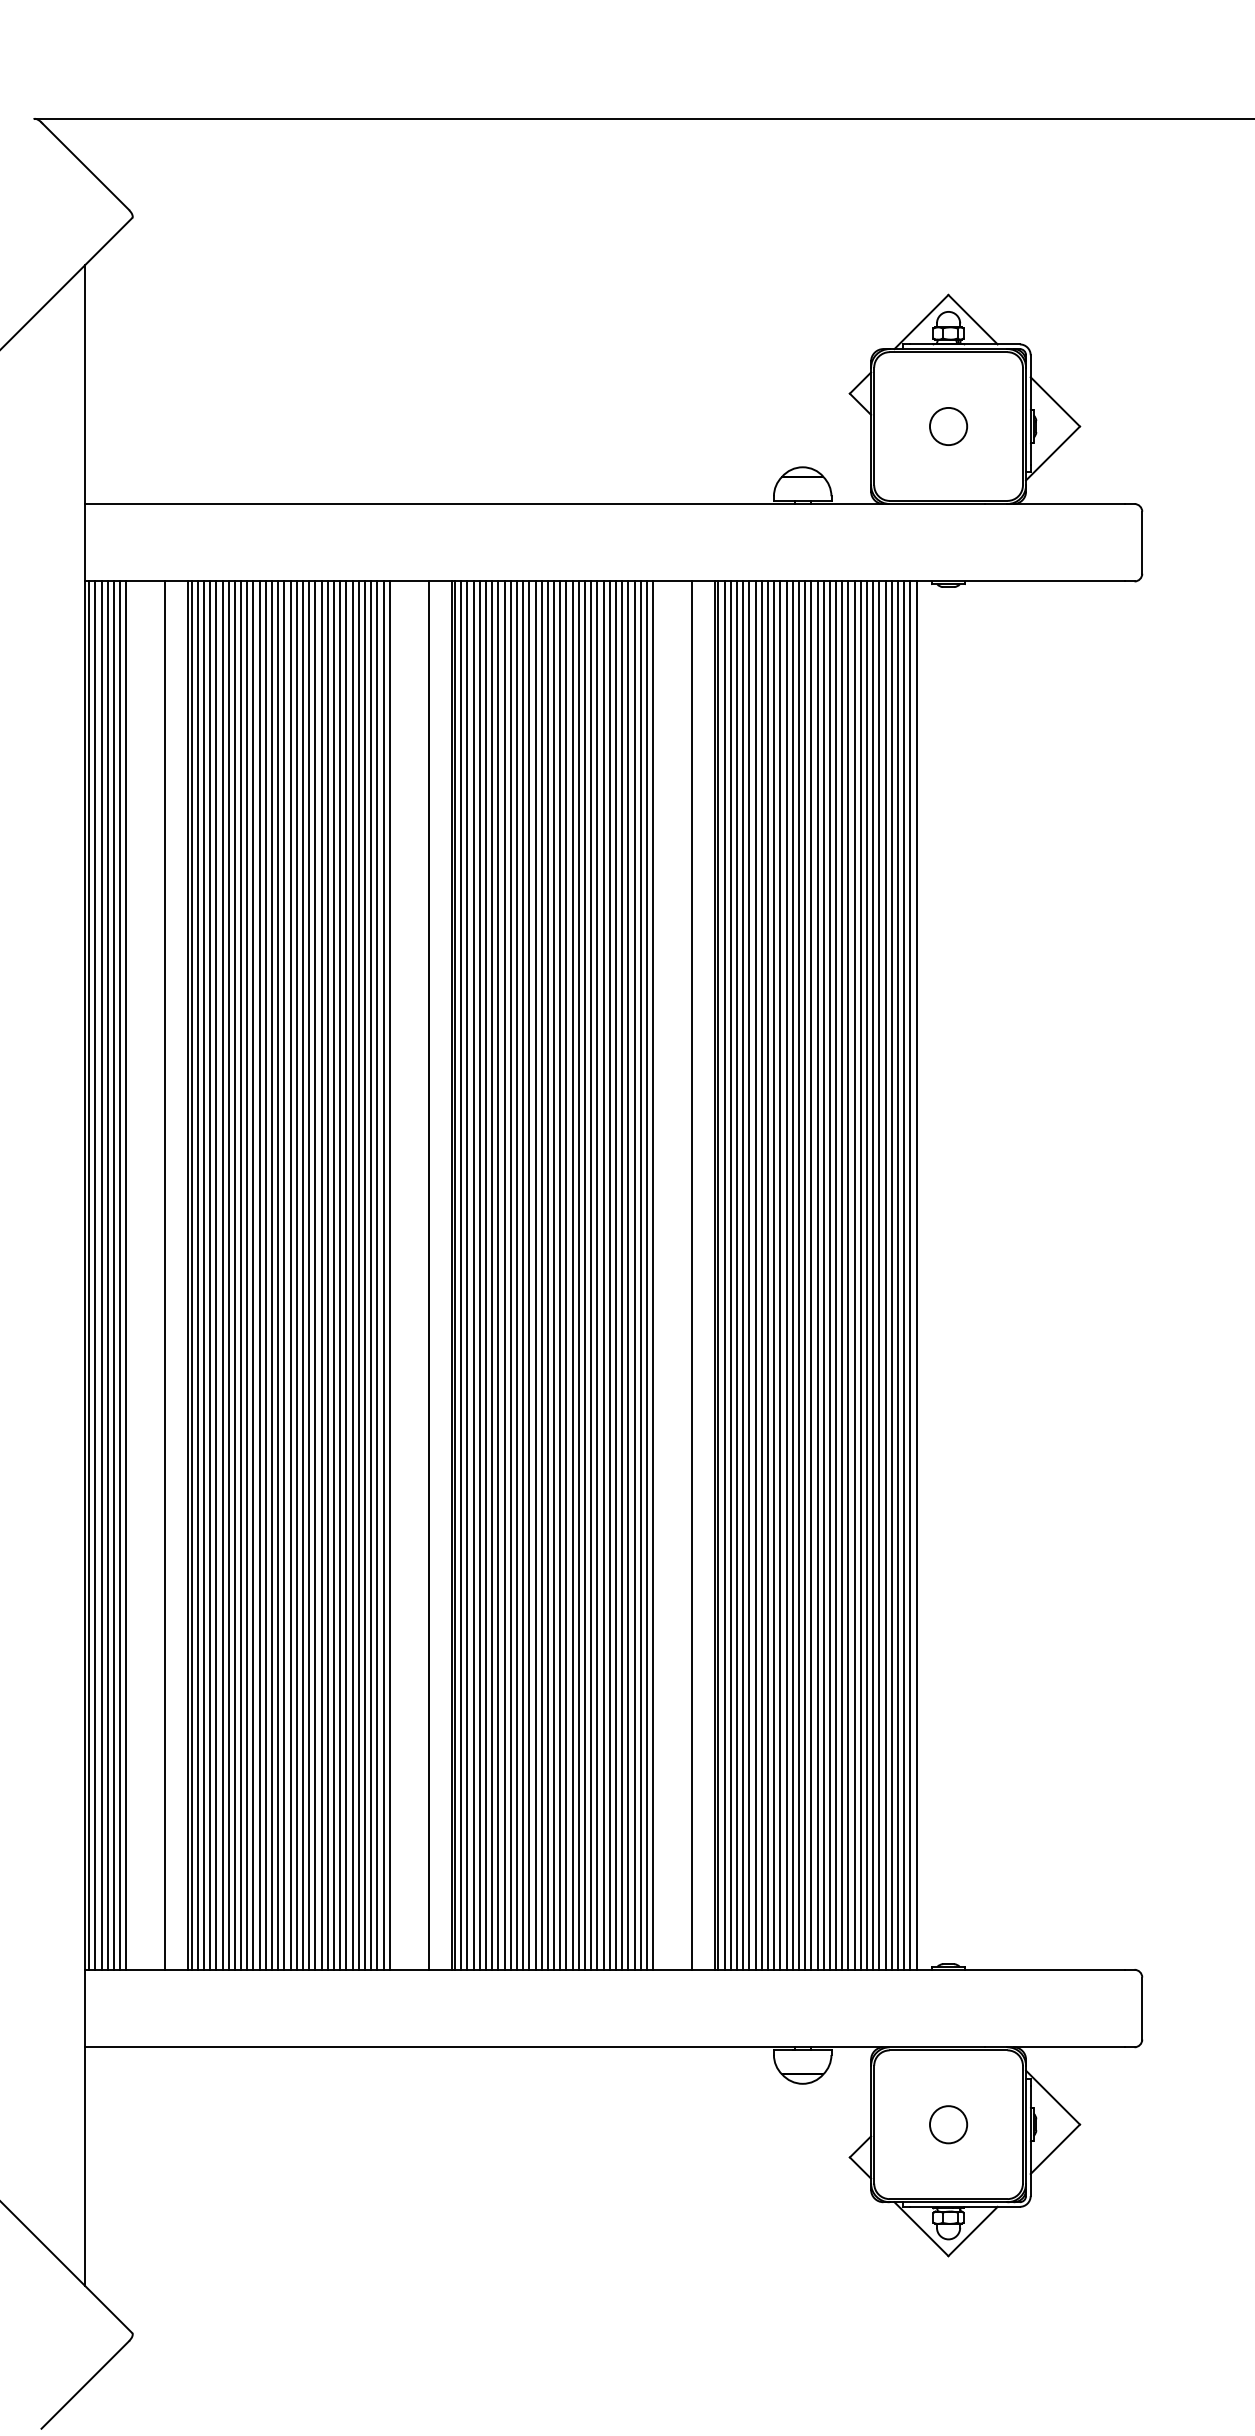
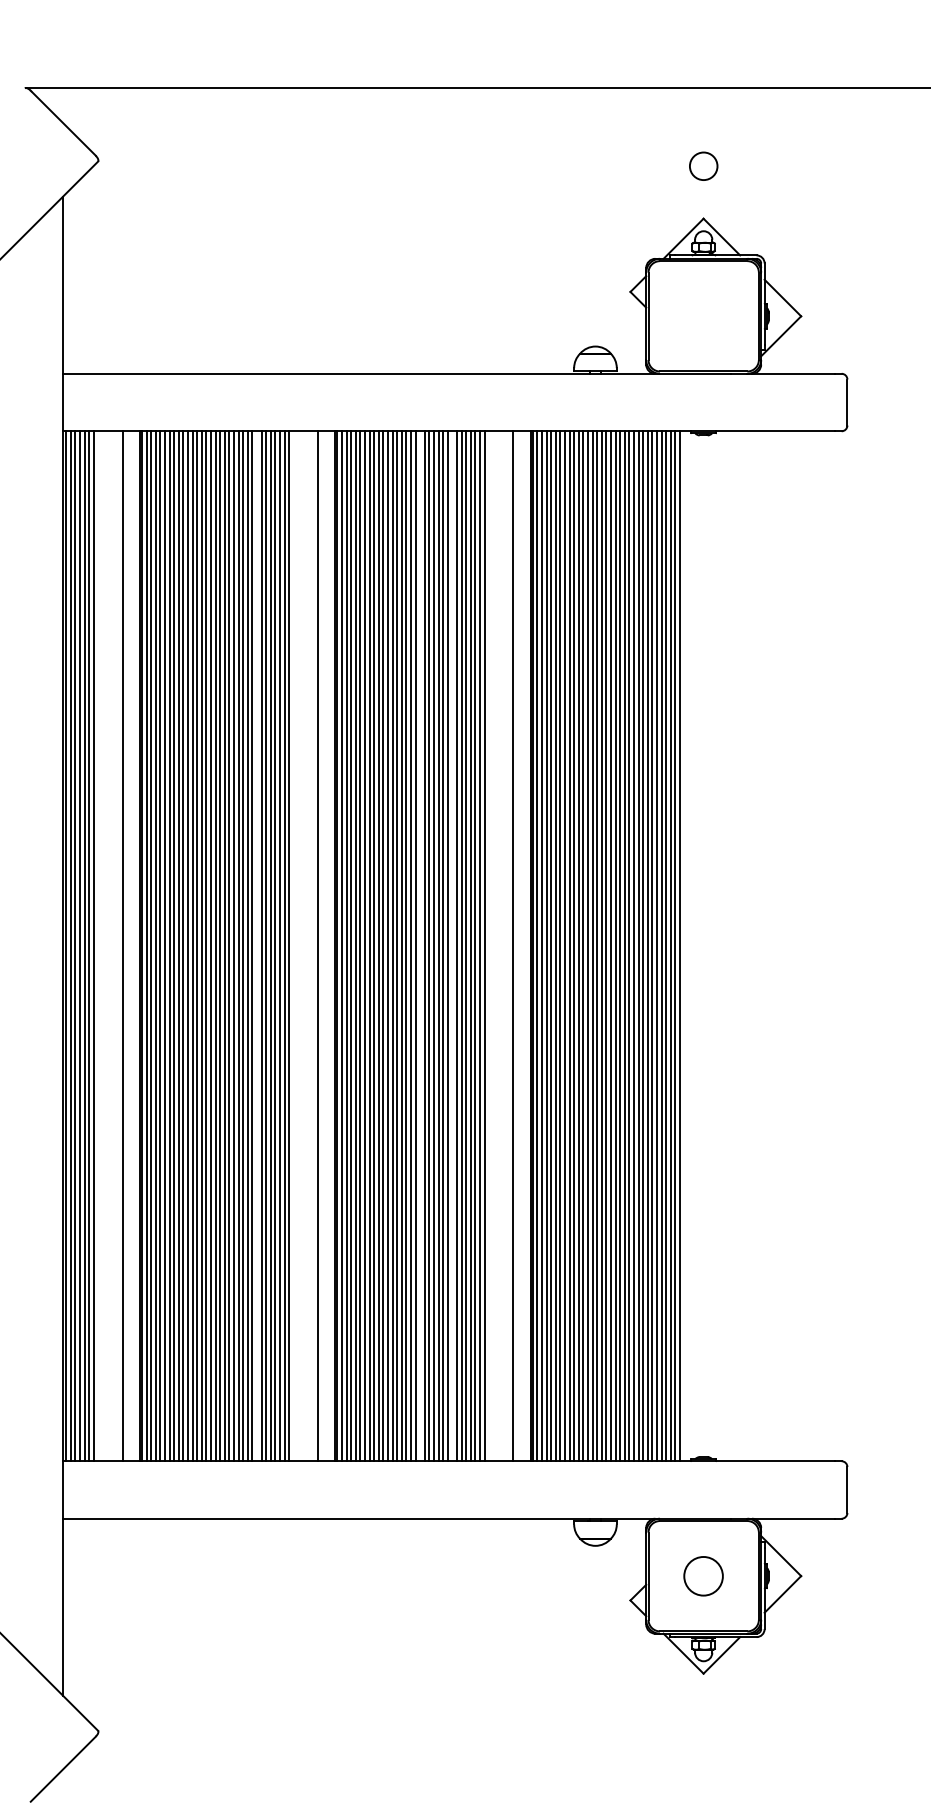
circle: (948, 425) -> (703, 165), moved
line: (347, 1275) -> (257, 946), removed
line: (566, 1275) -> (420, 946), removed
line: (609, 1275) -> (452, 946), removed
circle: (948, 2123) -> (703, 1575), size x1.4

